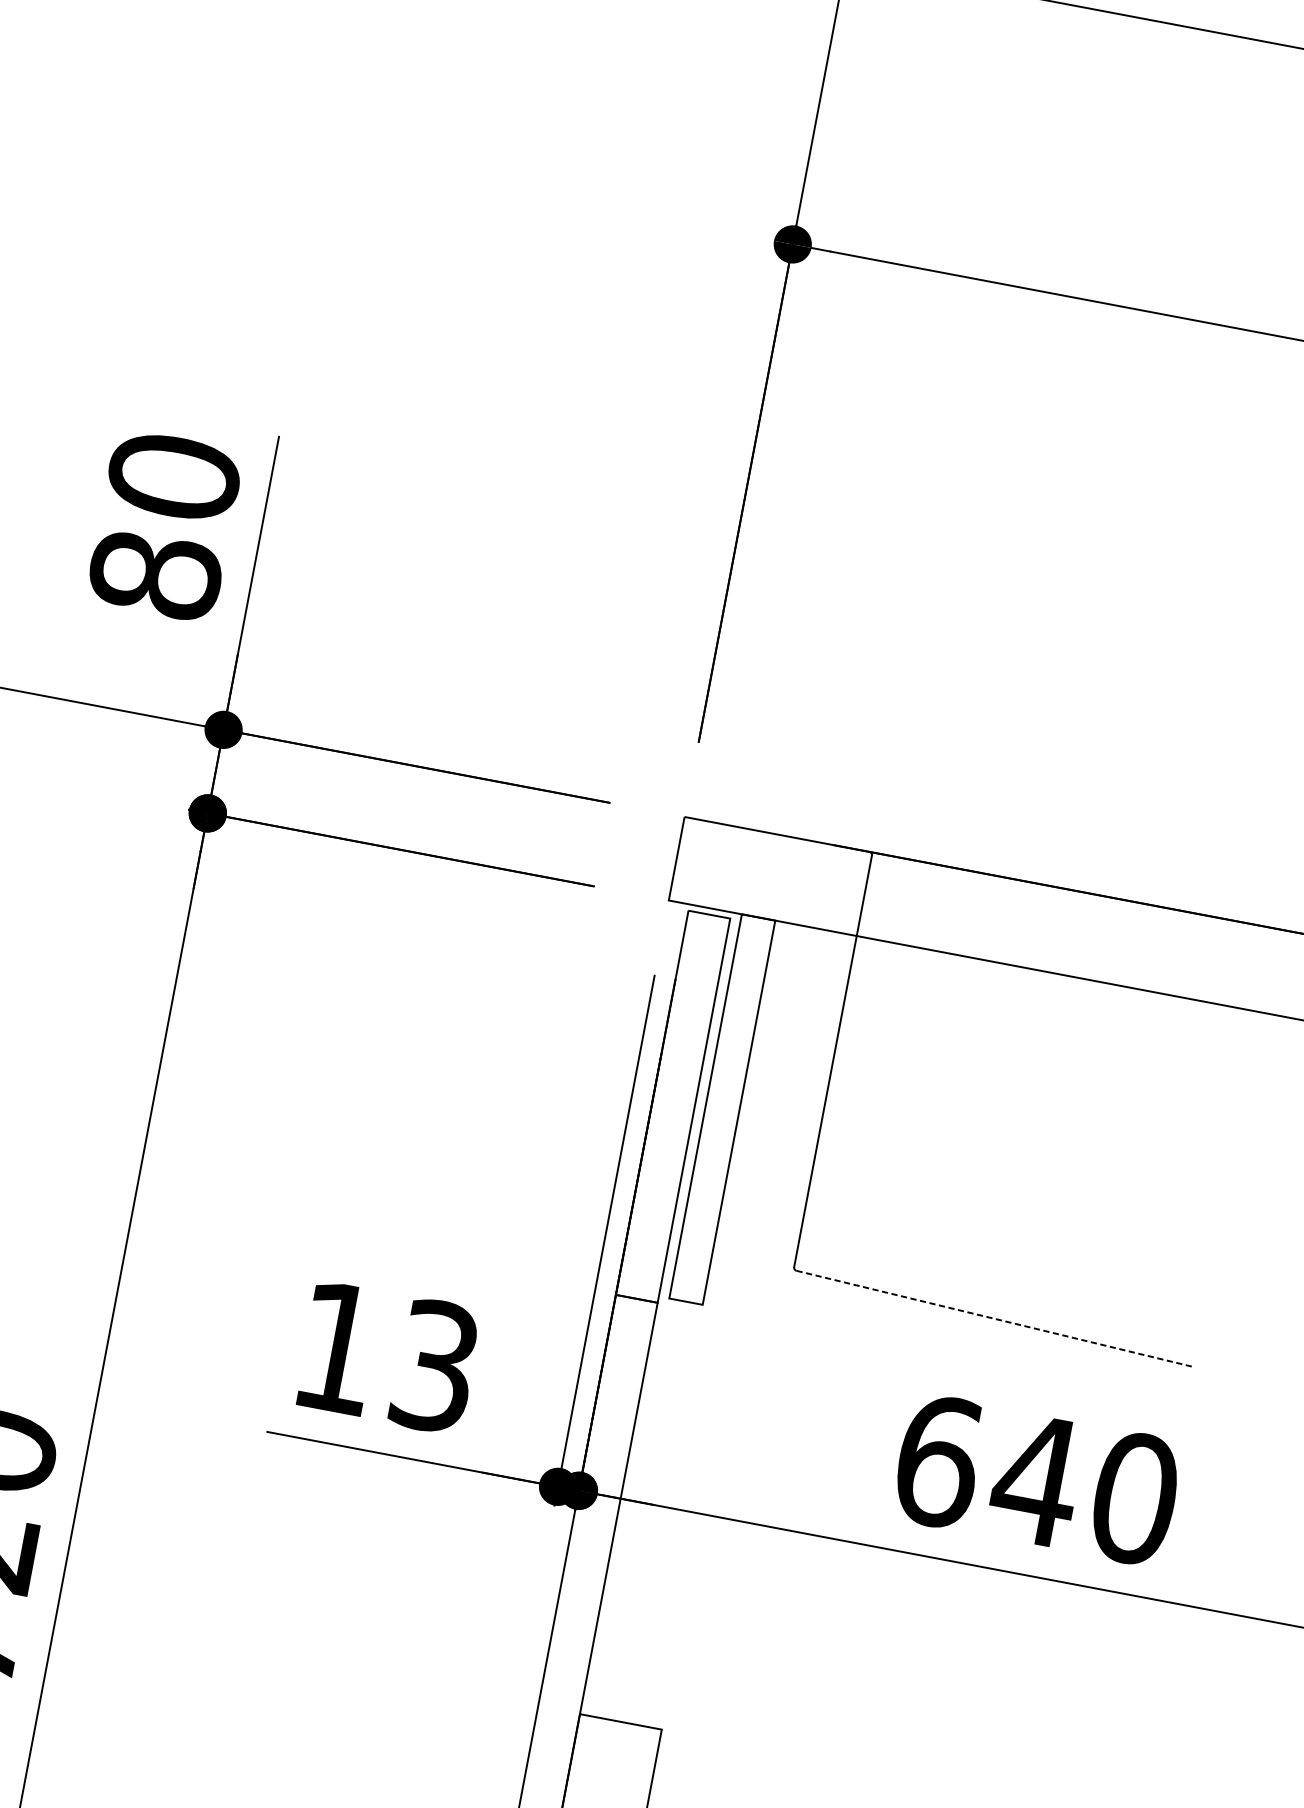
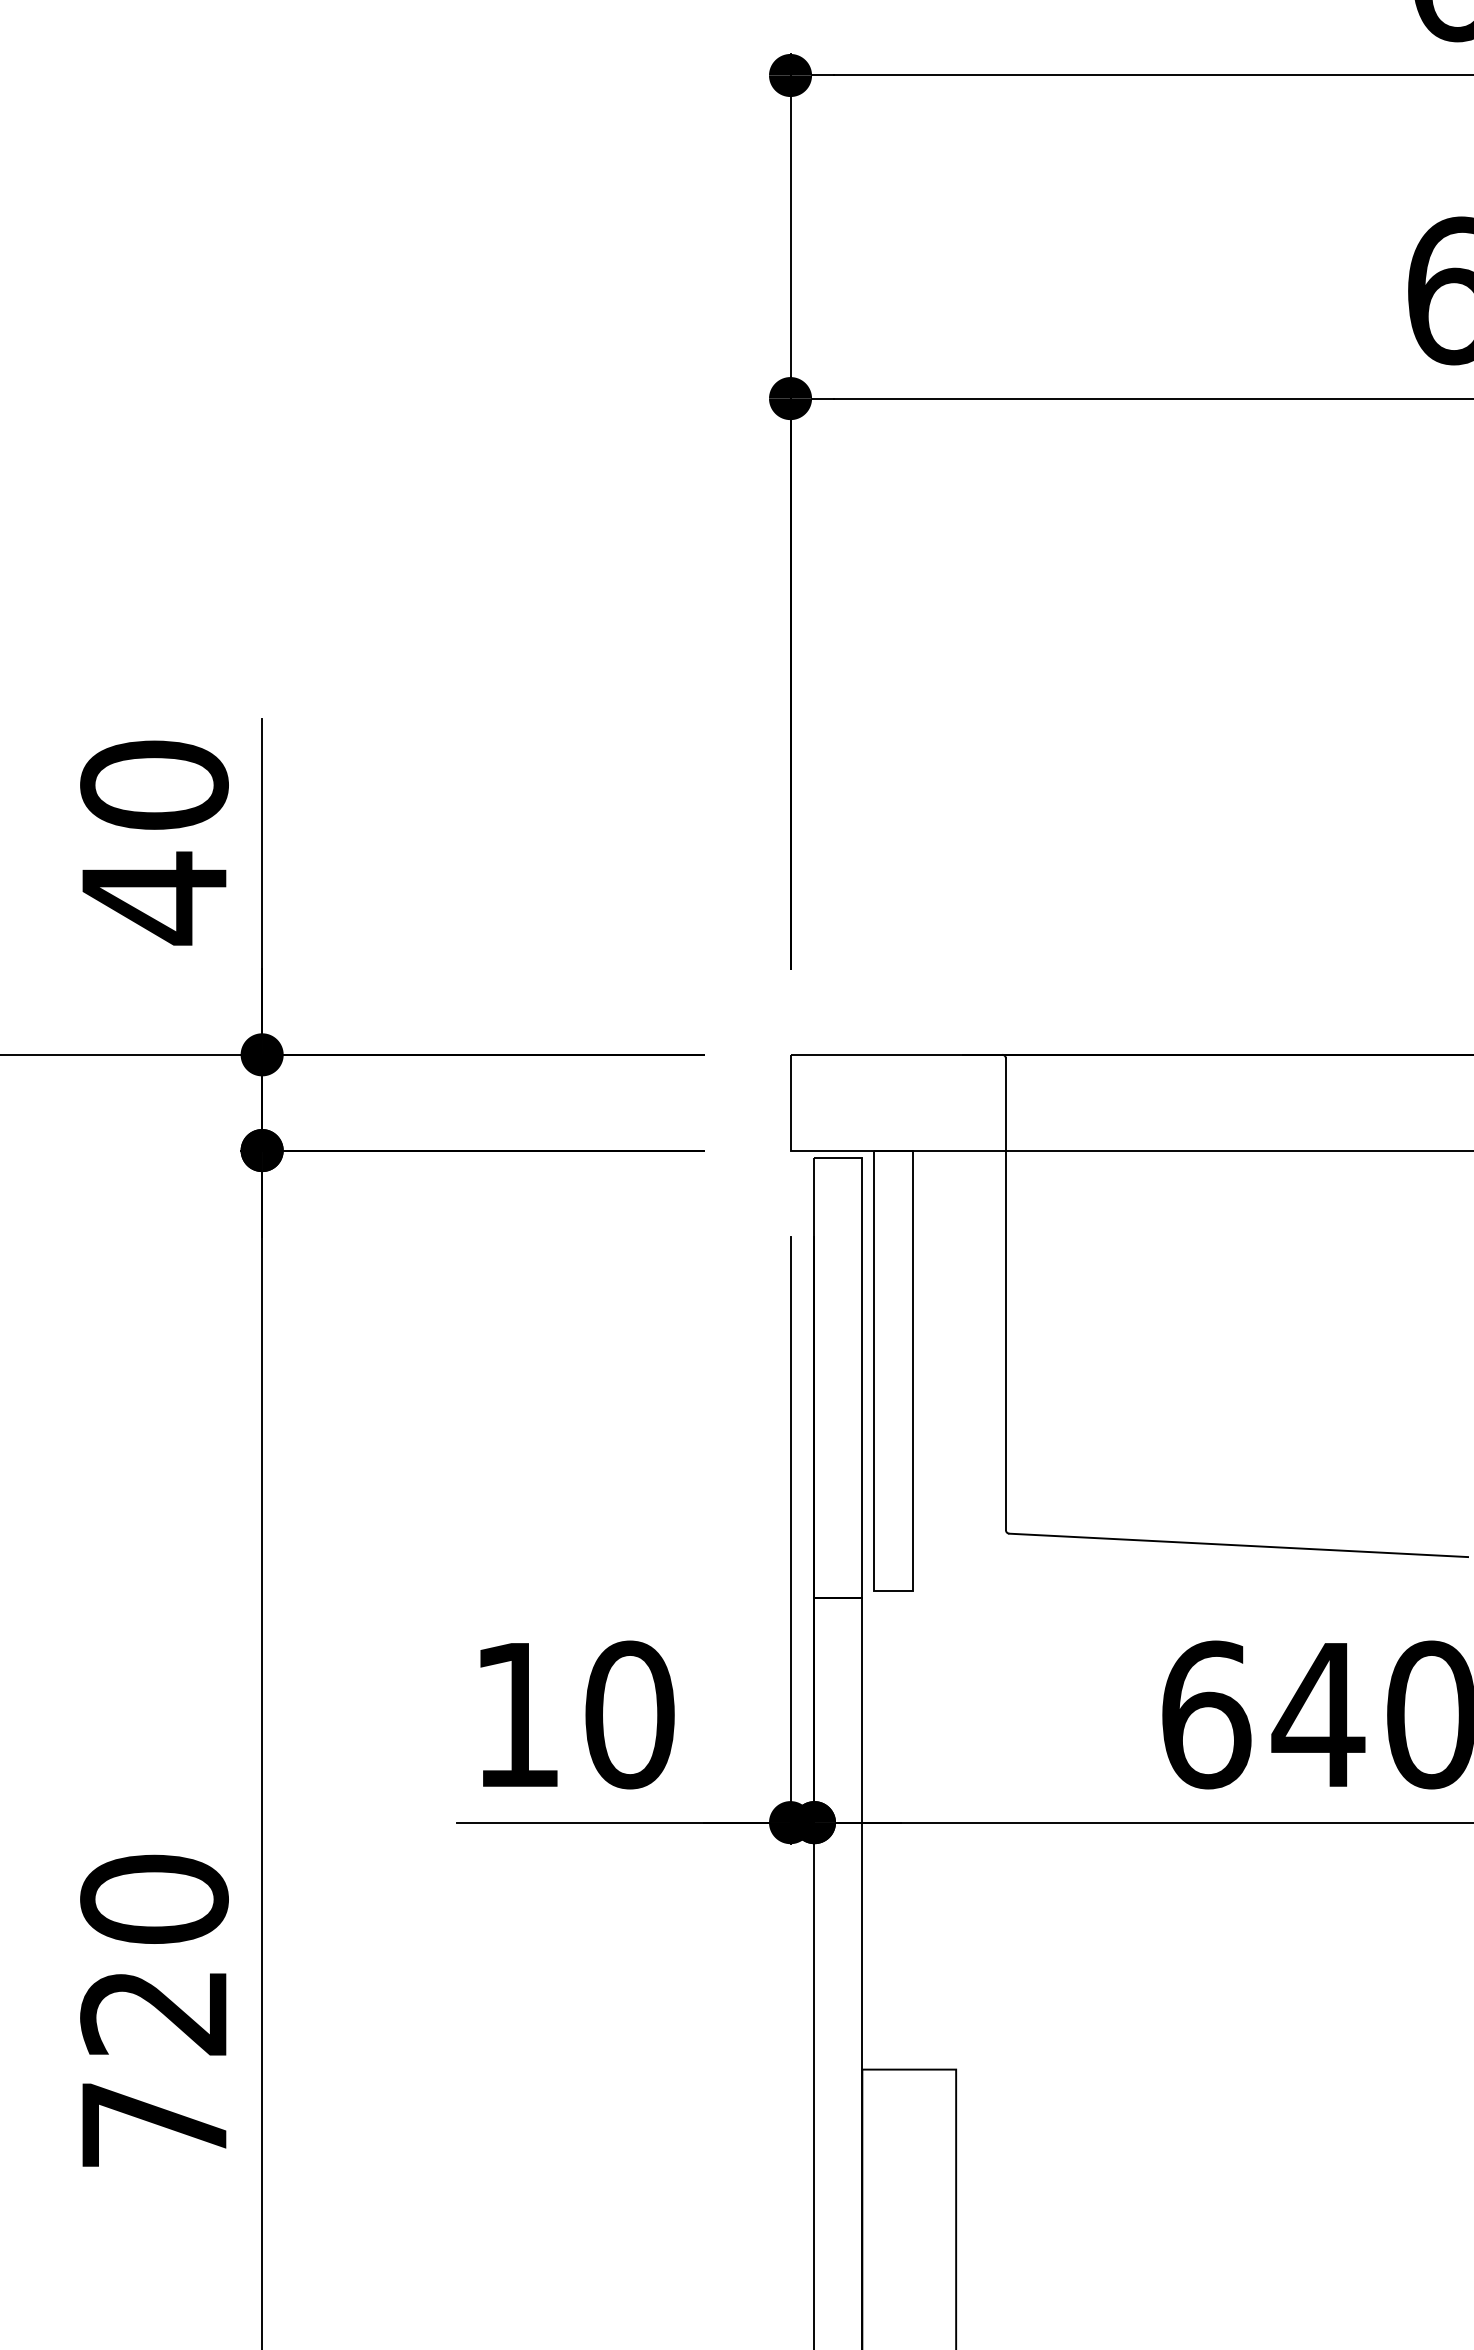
text: (155, 575) -> (154, 898), 80 -> 40
line: (994, 1318) -> (1238, 1545), dashed -> solid
text: (435, 1365) -> (629, 1714), 13 -> 10

